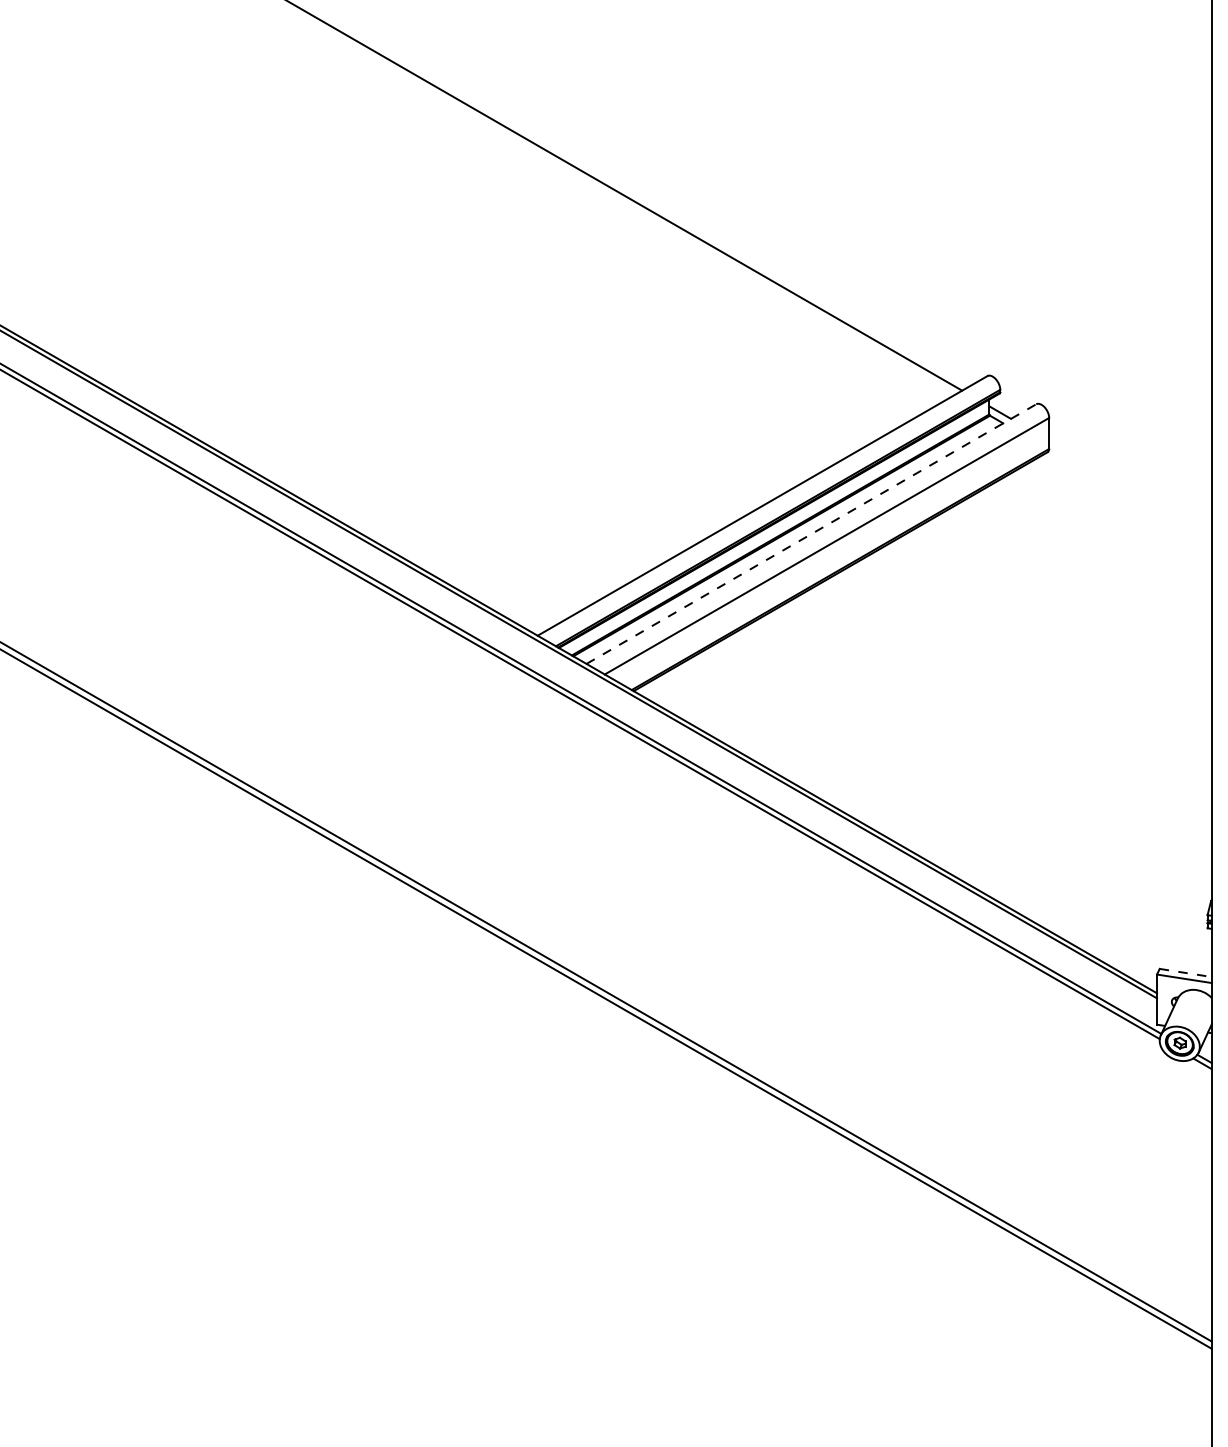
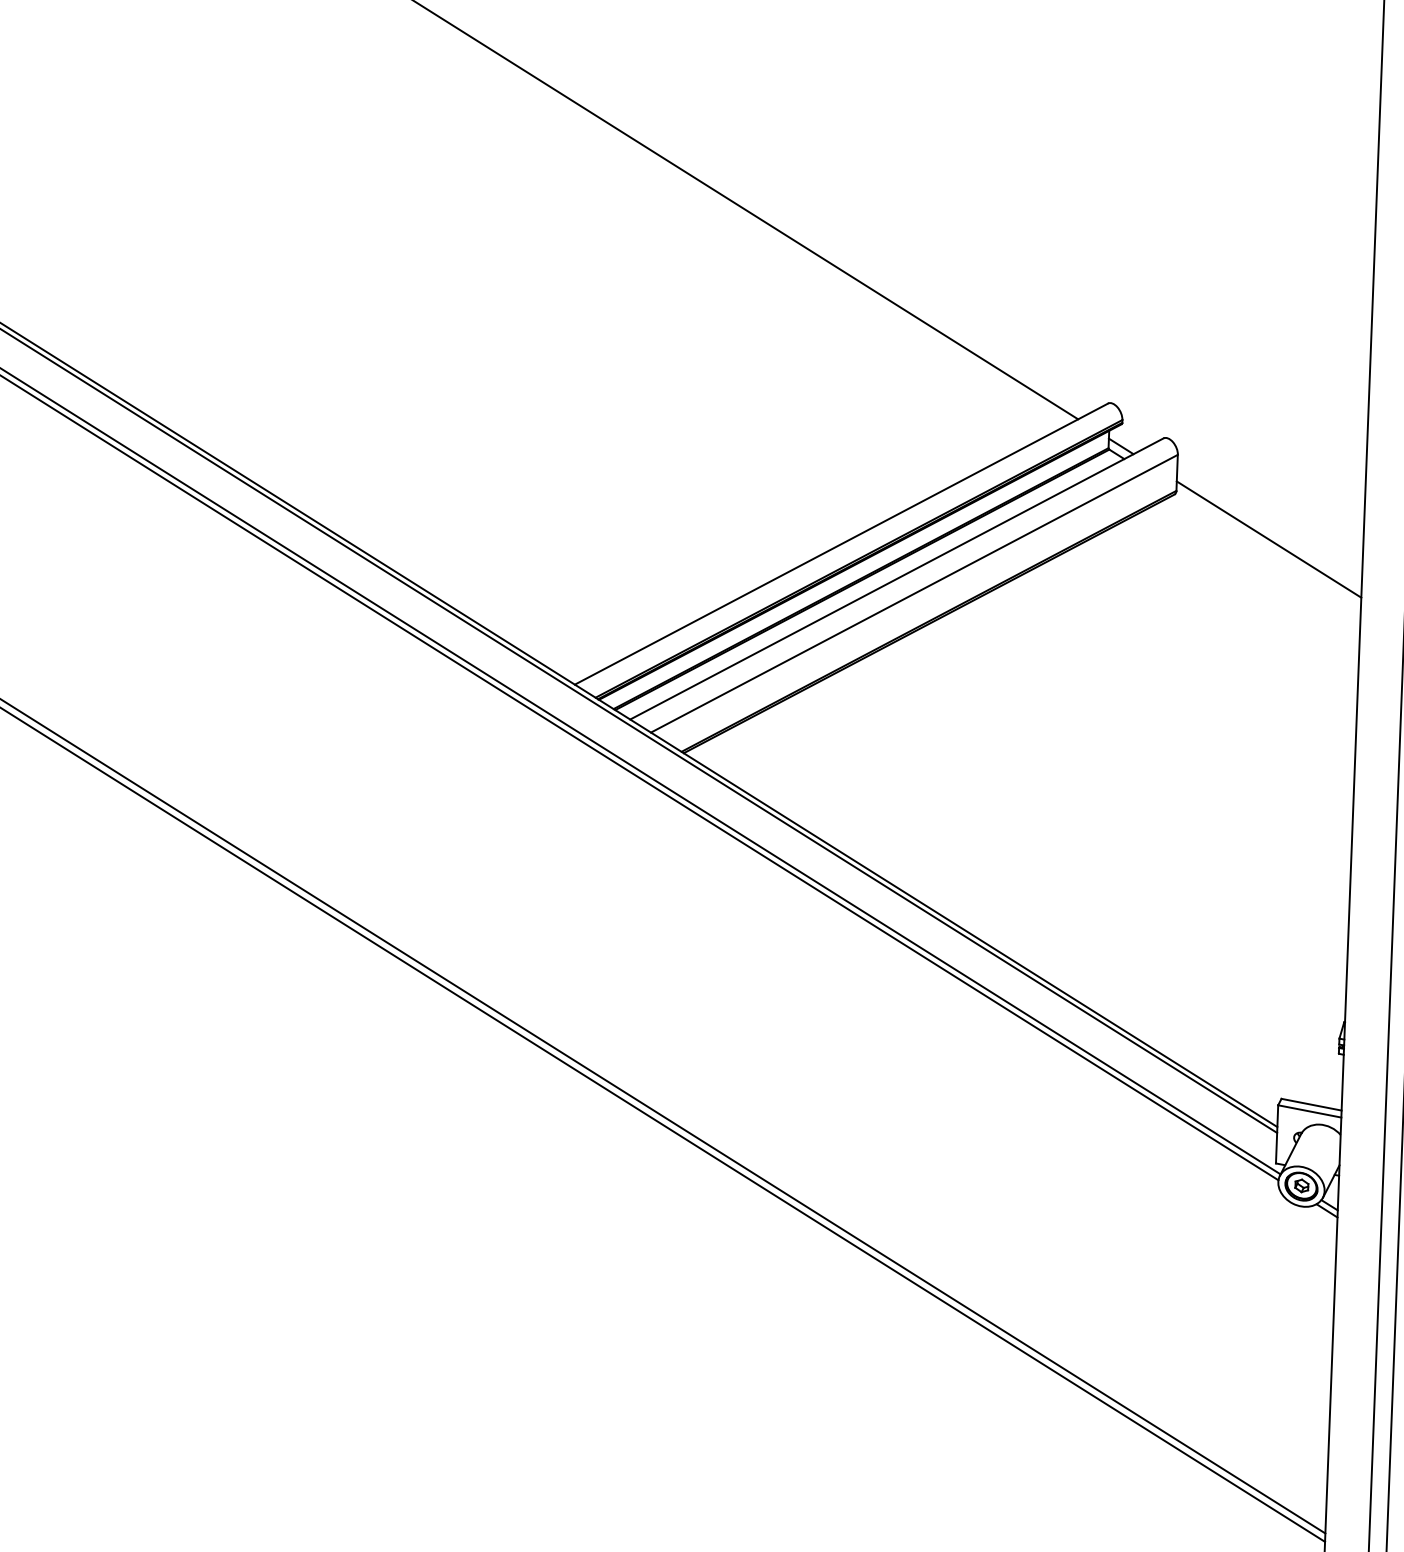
line: (1130, 487) -> (1269, 539), added
line: (811, 534) -> (896, 579), dashed -> solid
line: (1186, 973) -> (1312, 1105), dashed -> solid

